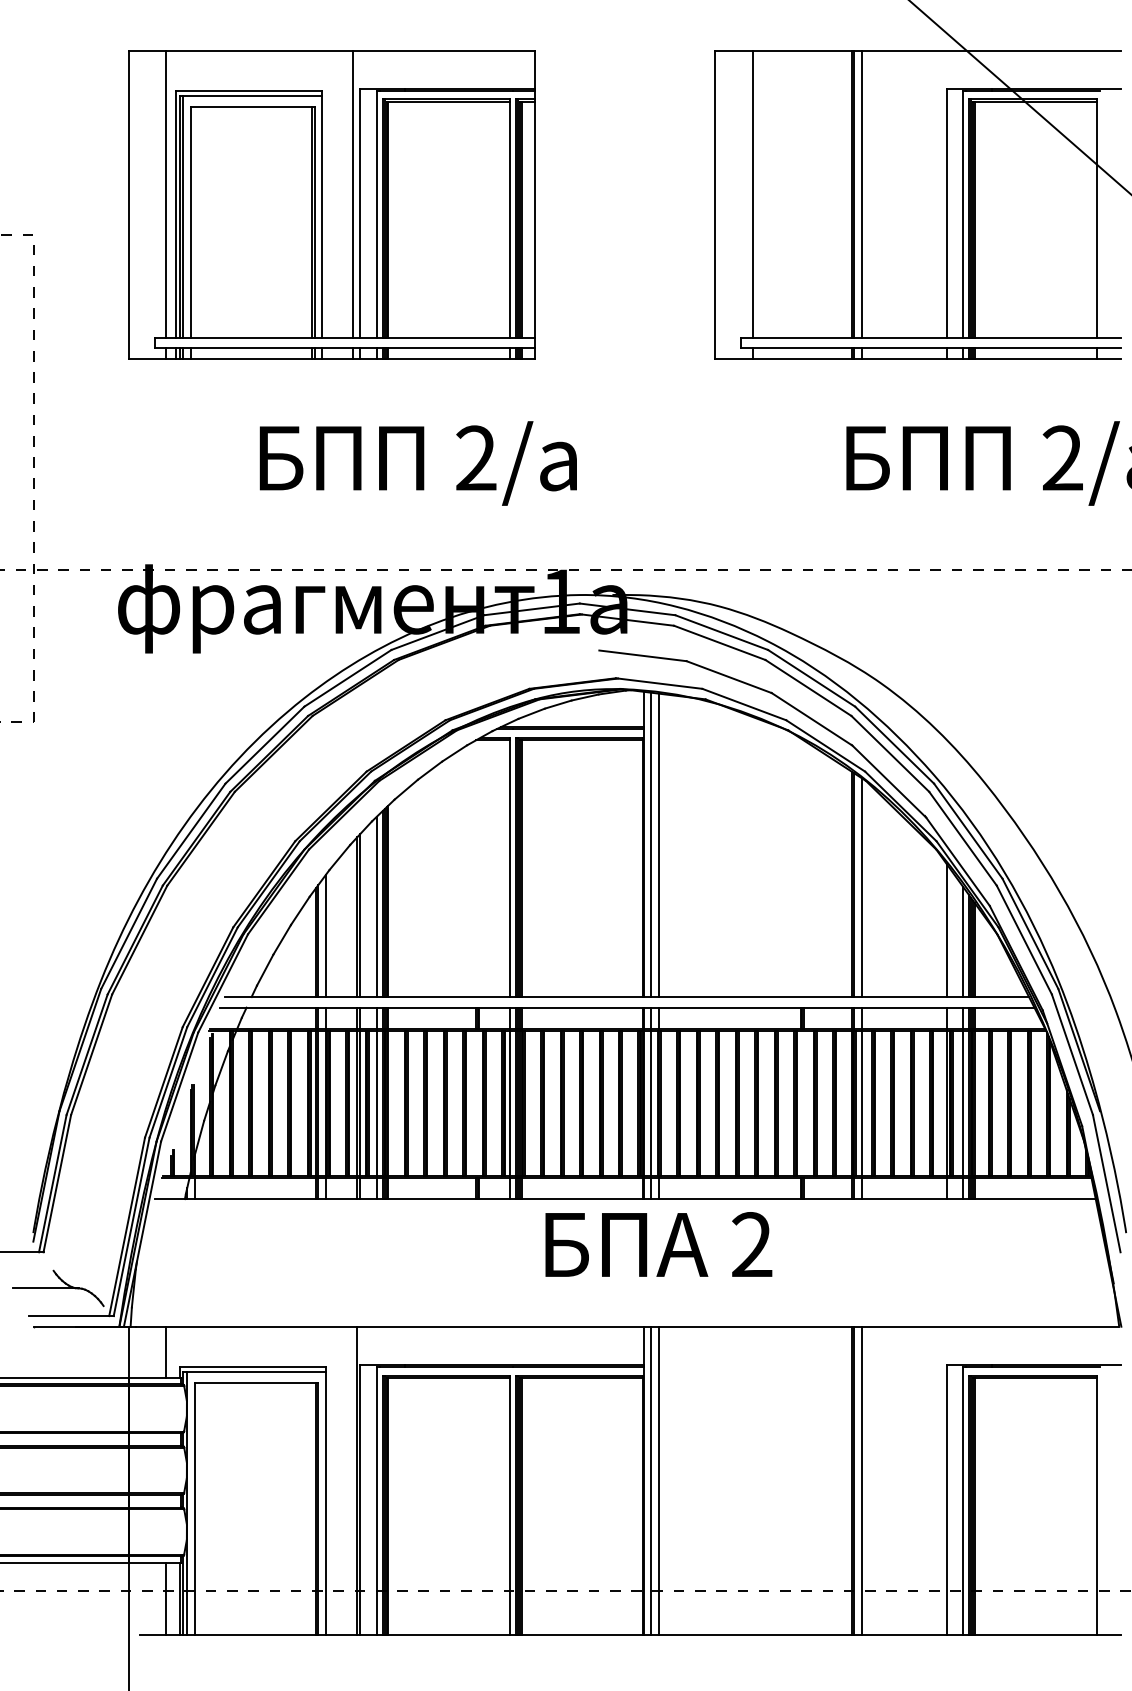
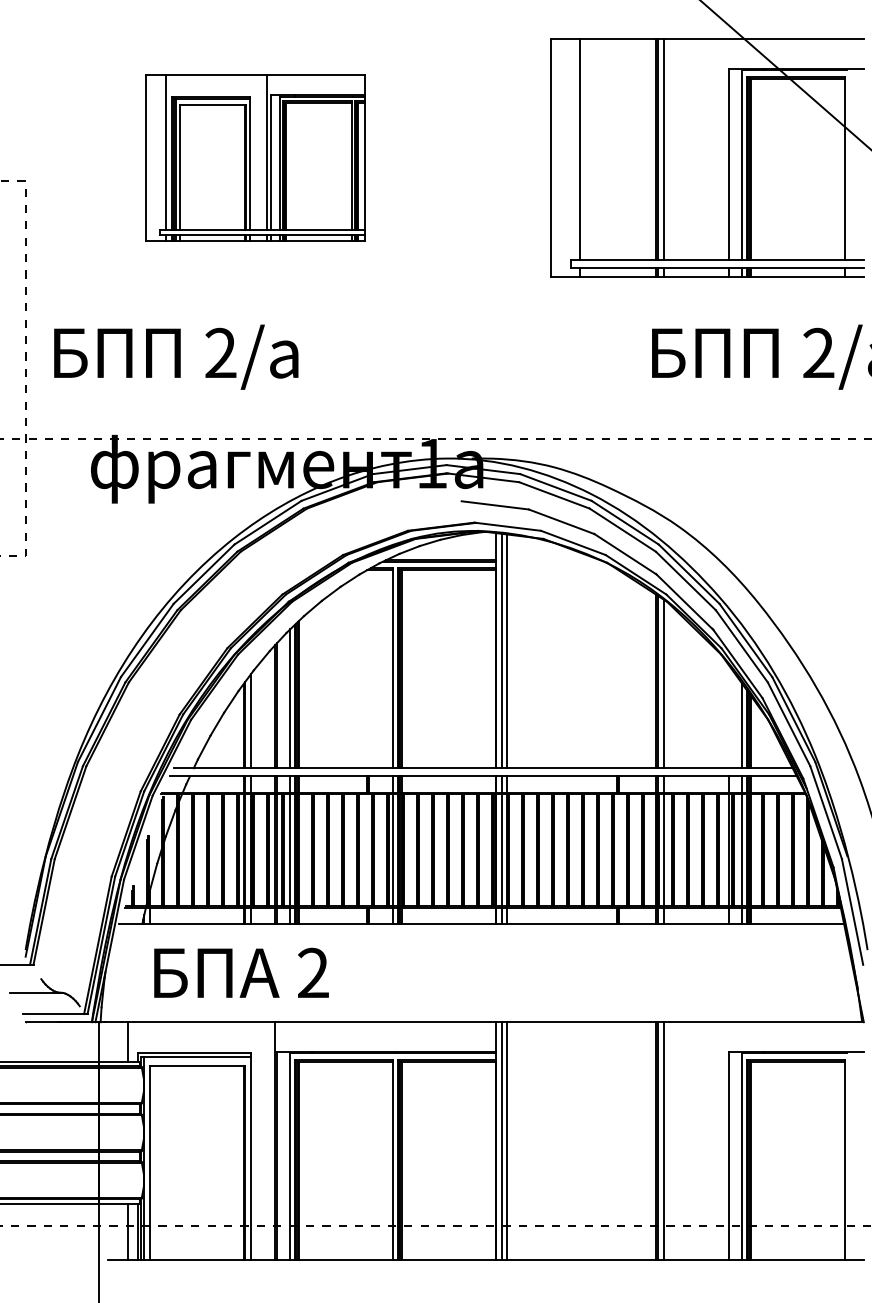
part: (331, 204) -> (255, 157), size x0.7
text: (418, 462) -> (176, 356), moved
line: (946, 929) -> (729, 716), removed
text: (658, 1244) -> (241, 972), moved

